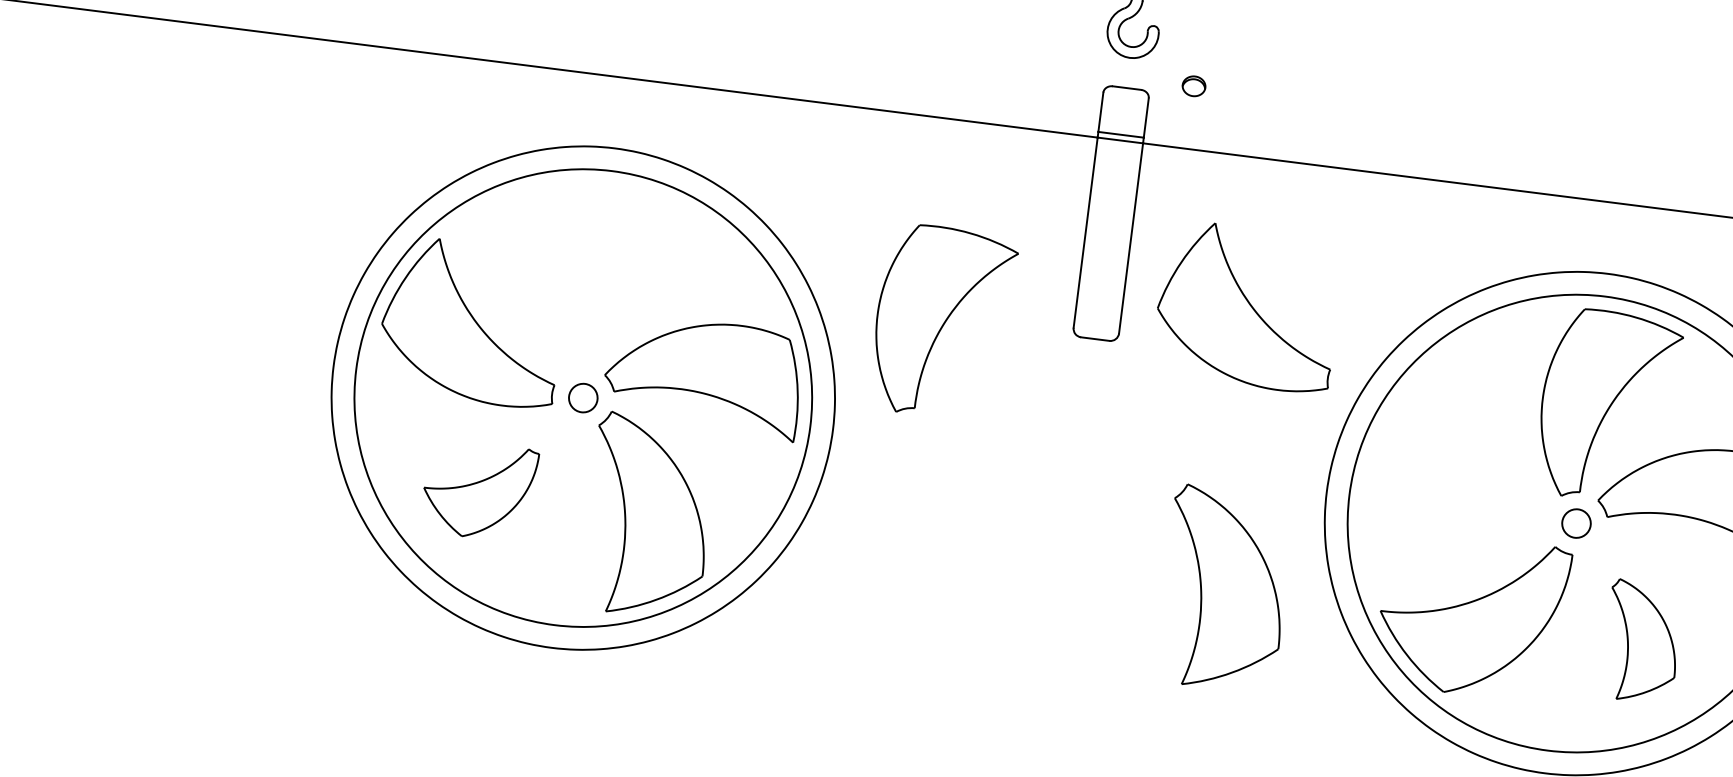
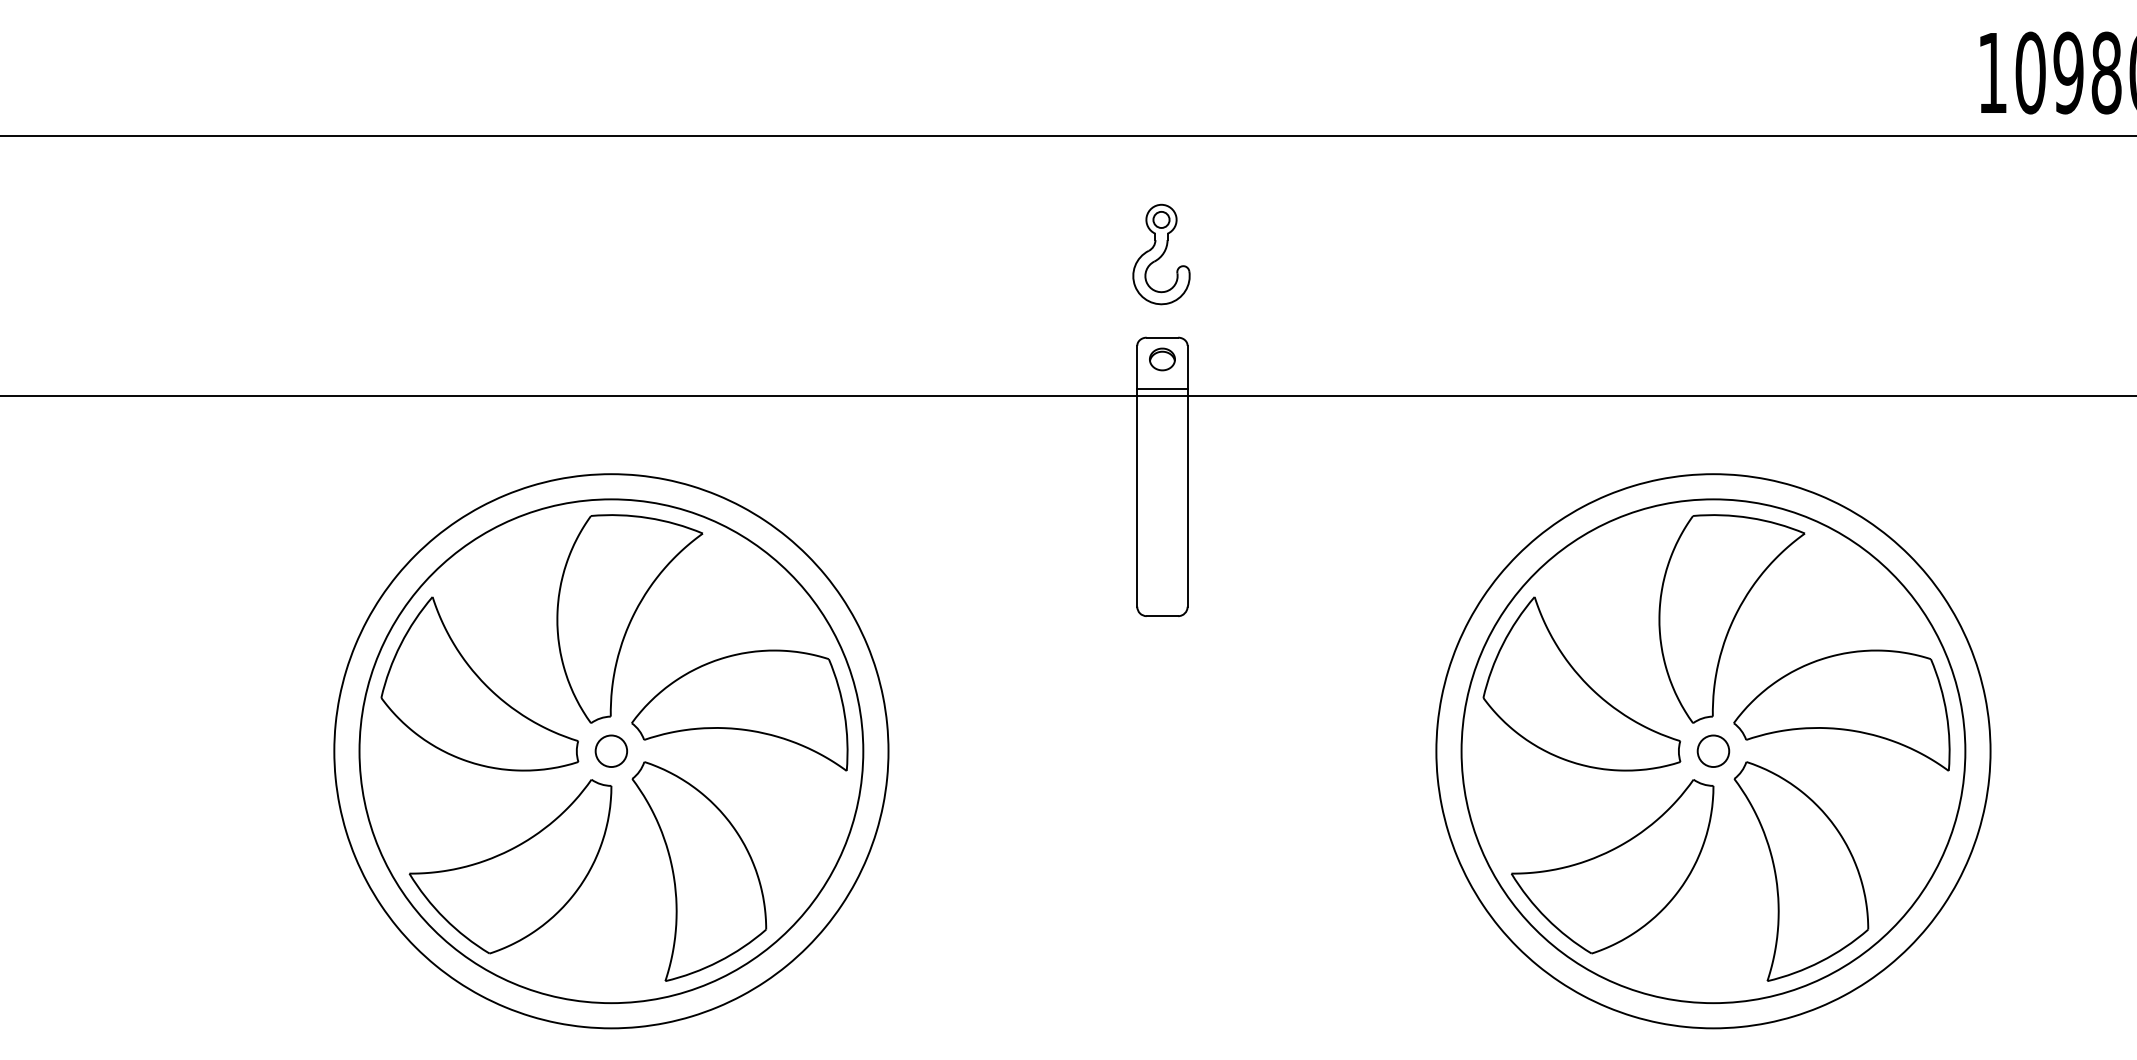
part: (1194, 86) -> (1162, 359), moved
part: (1247, 306) -> (1581, 683), moved
part: (942, 321) -> (629, 618), moved
part: (479, 490) -> (510, 866), size x1.67
part: (1224, 589) -> (1338, 871), removed
part: (1642, 641) -> (1801, 871), size x1.67

